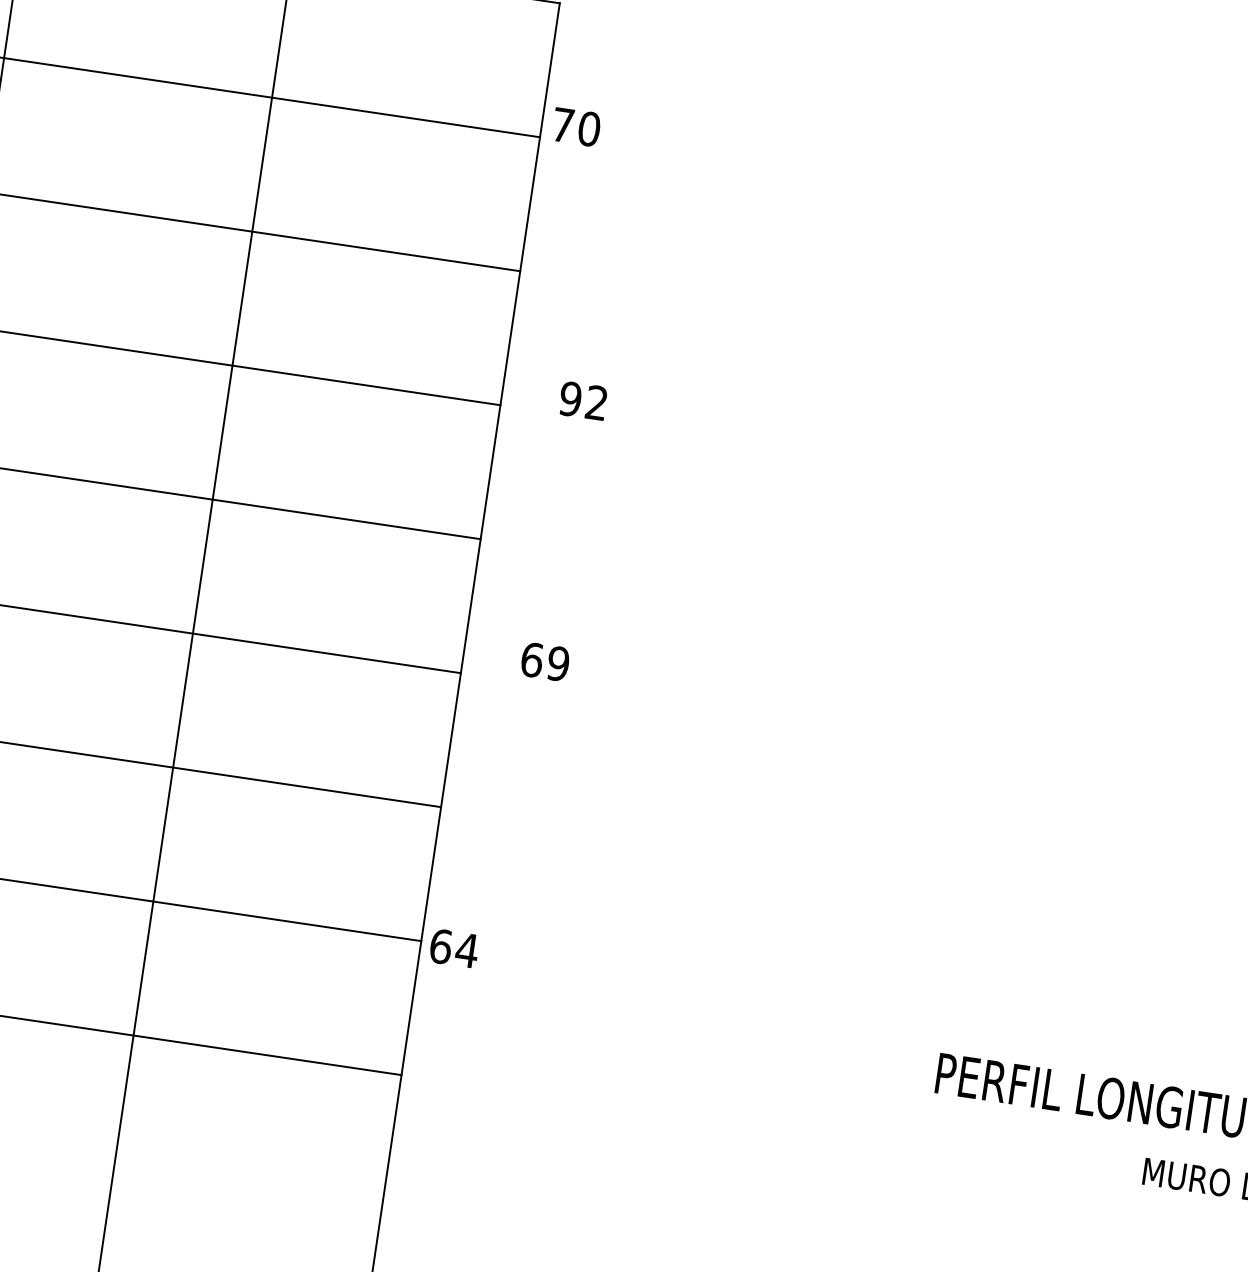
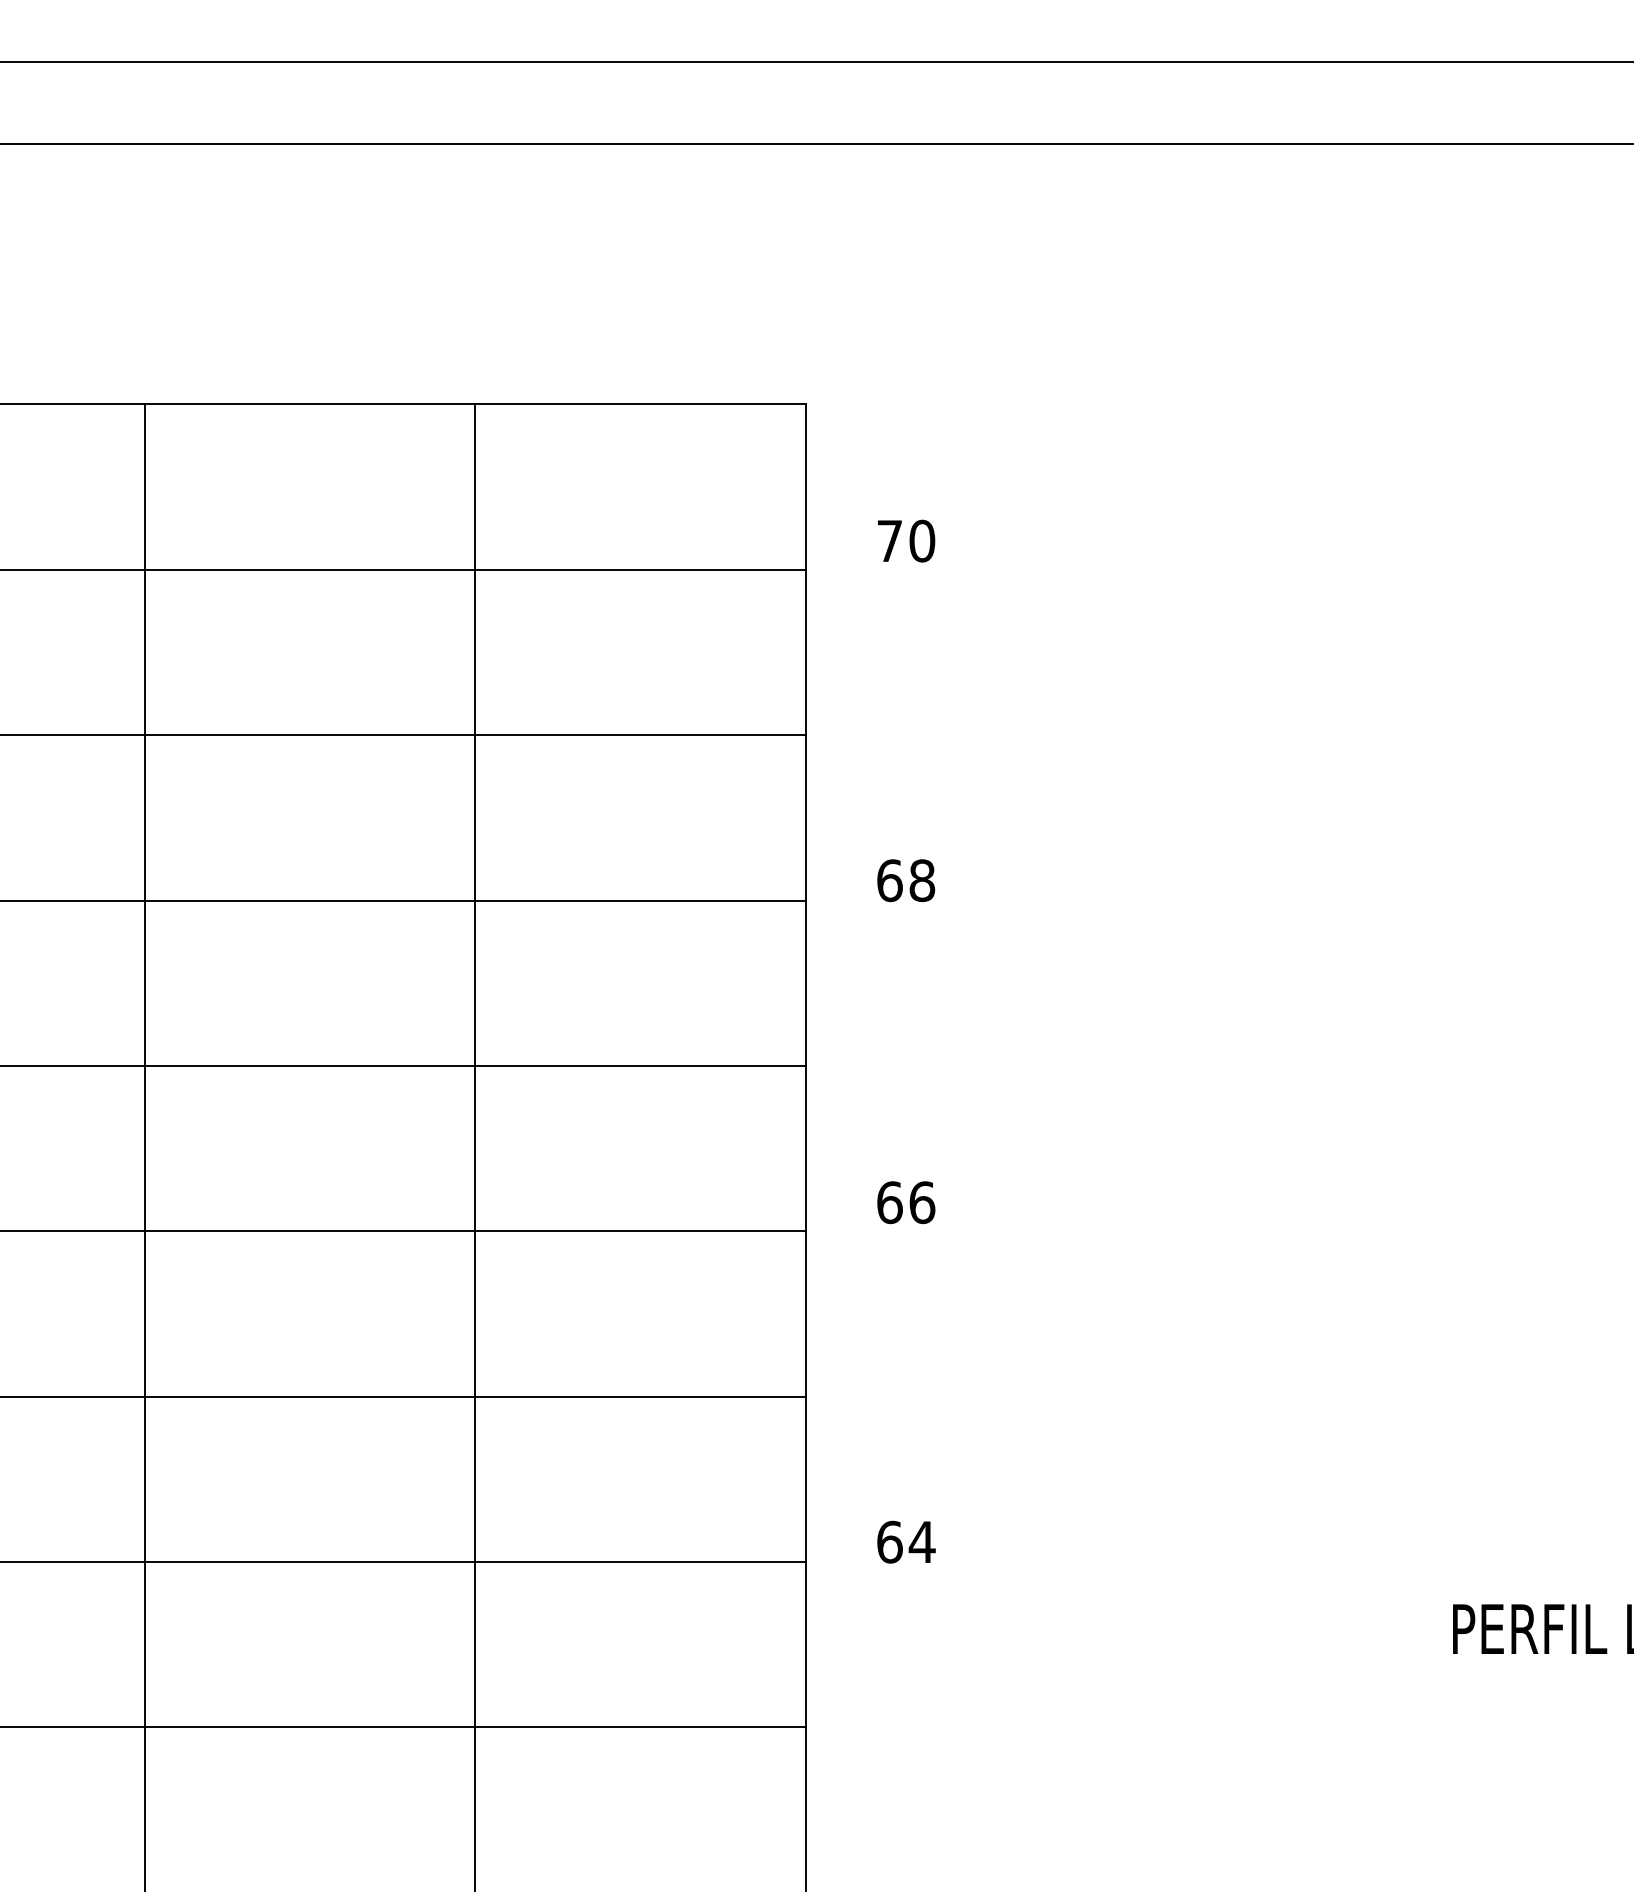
text: (576, 126) -> (906, 540), moved
text: (584, 400) -> (906, 880), 92 -> 68
text: (558, 663) -> (922, 1202), 69 -> 66
text: (454, 948) -> (906, 1541), moved

